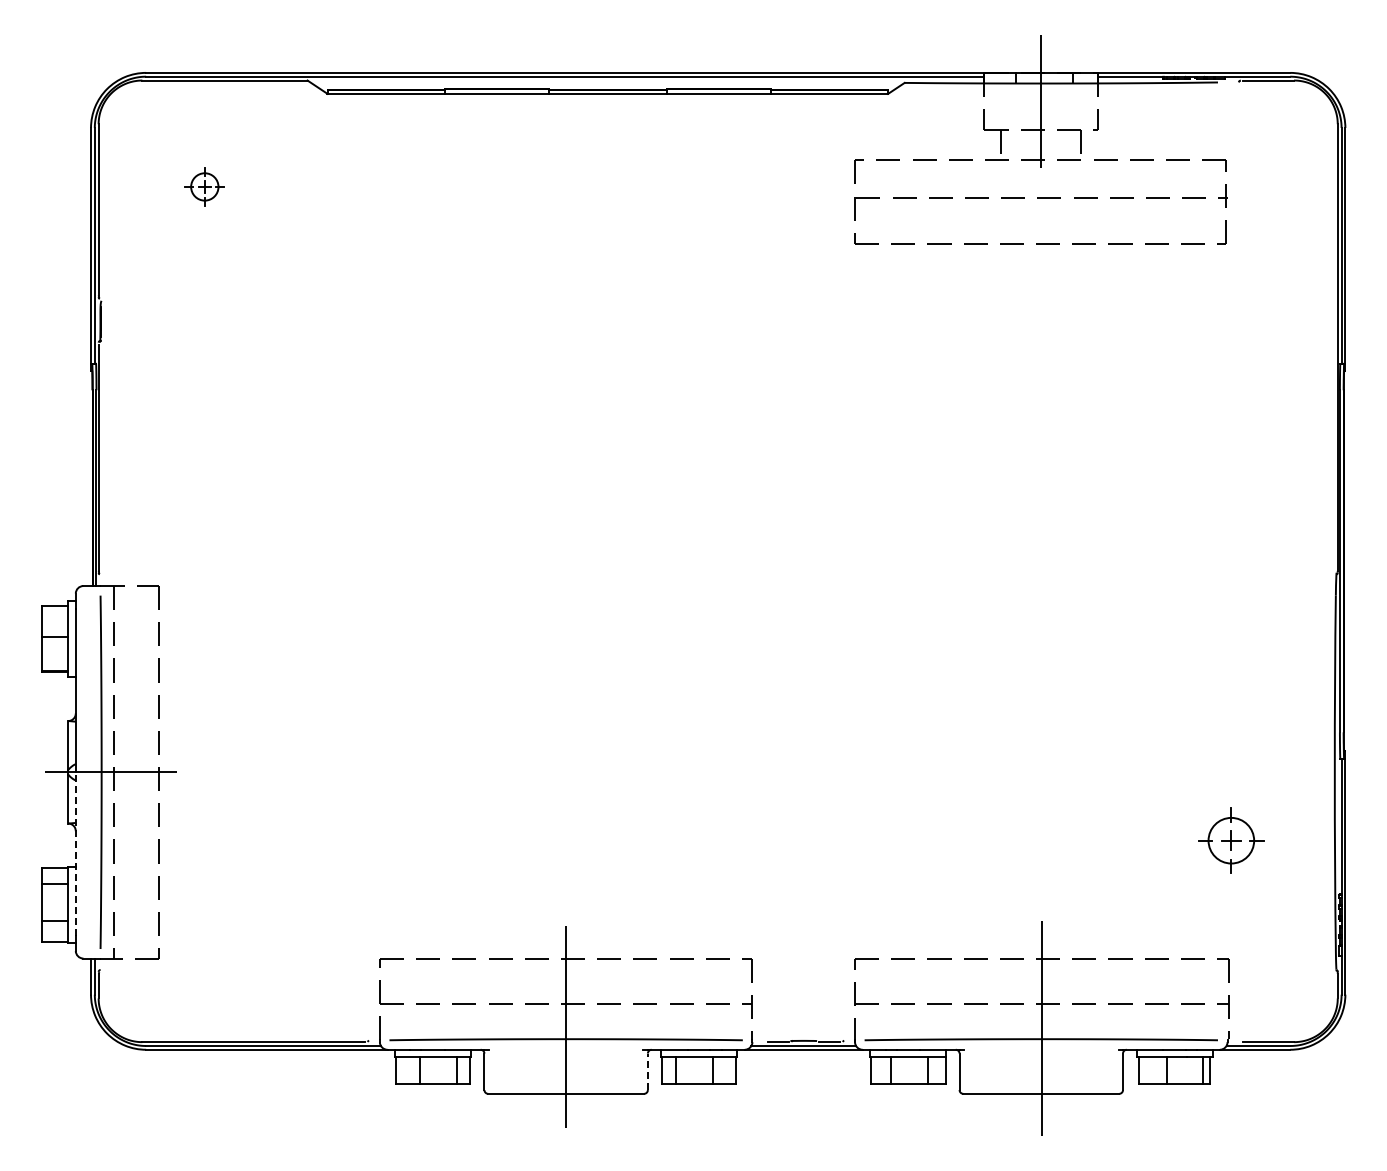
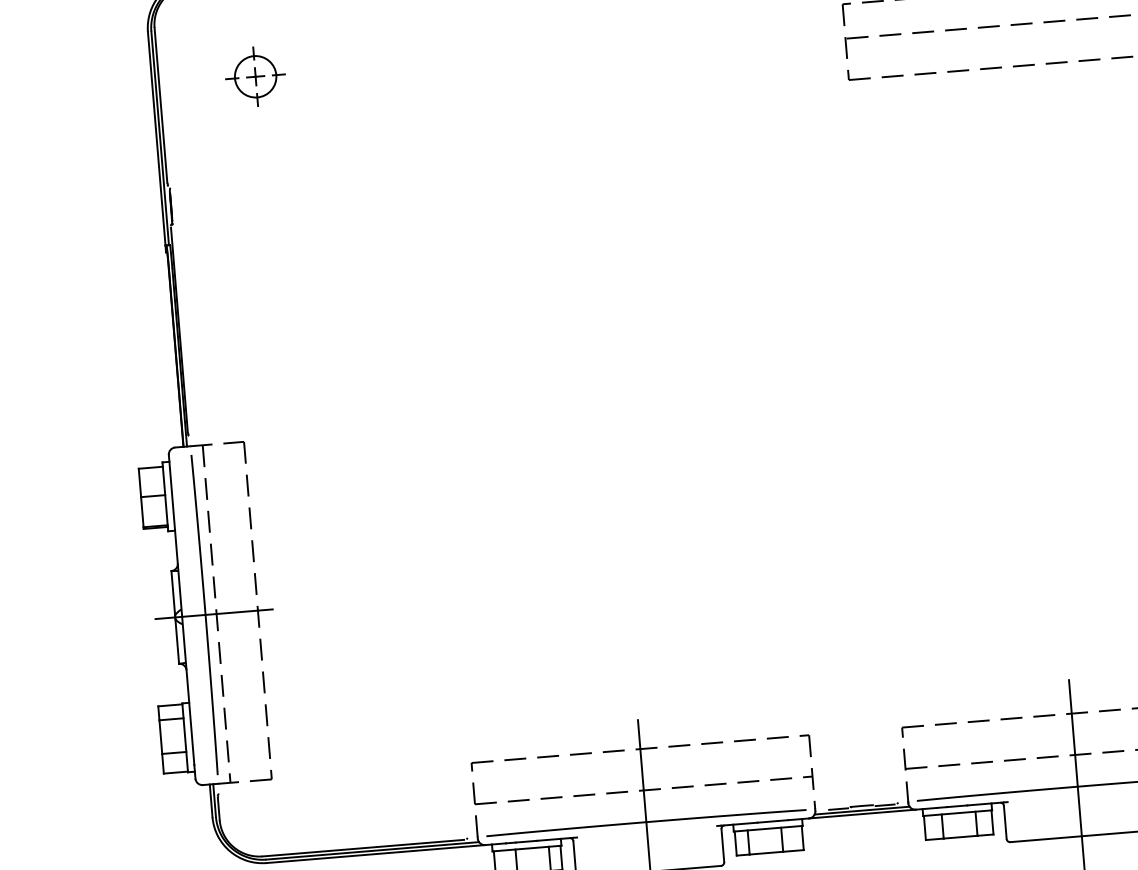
part: (204, 186) -> (255, 76), size x1.67
line: (75, 854) -> (188, 691), dashed -> solid
line: (647, 1071) -> (722, 845), dashed -> solid

